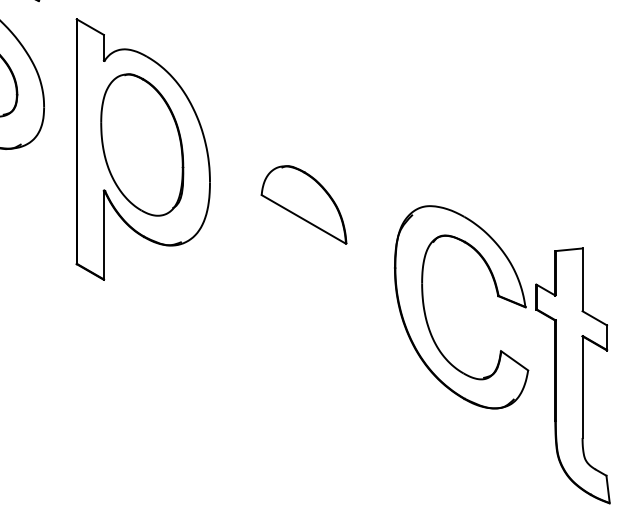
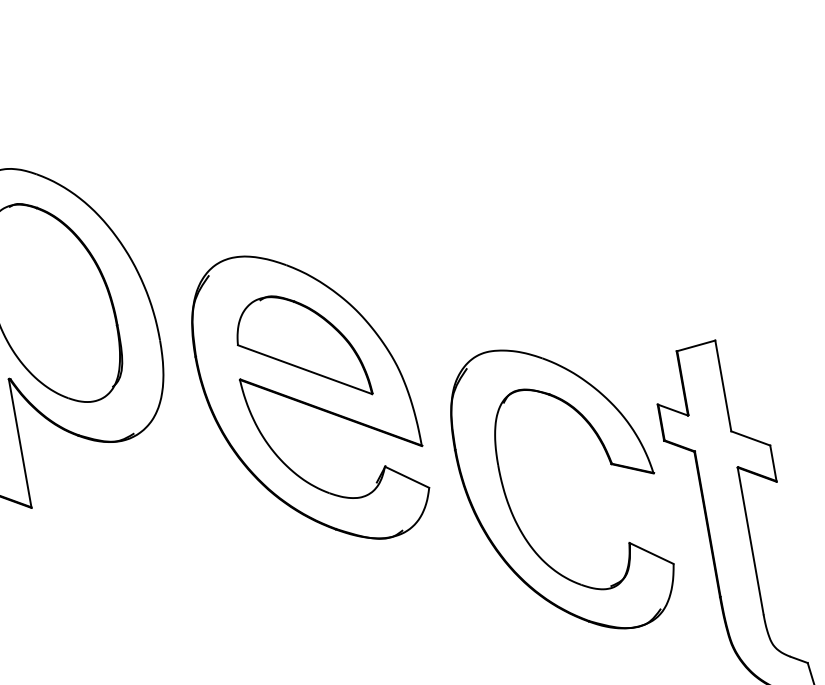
part: (302, 238) -> (307, 397), added
part: (426, 315) -> (512, 510), moved

